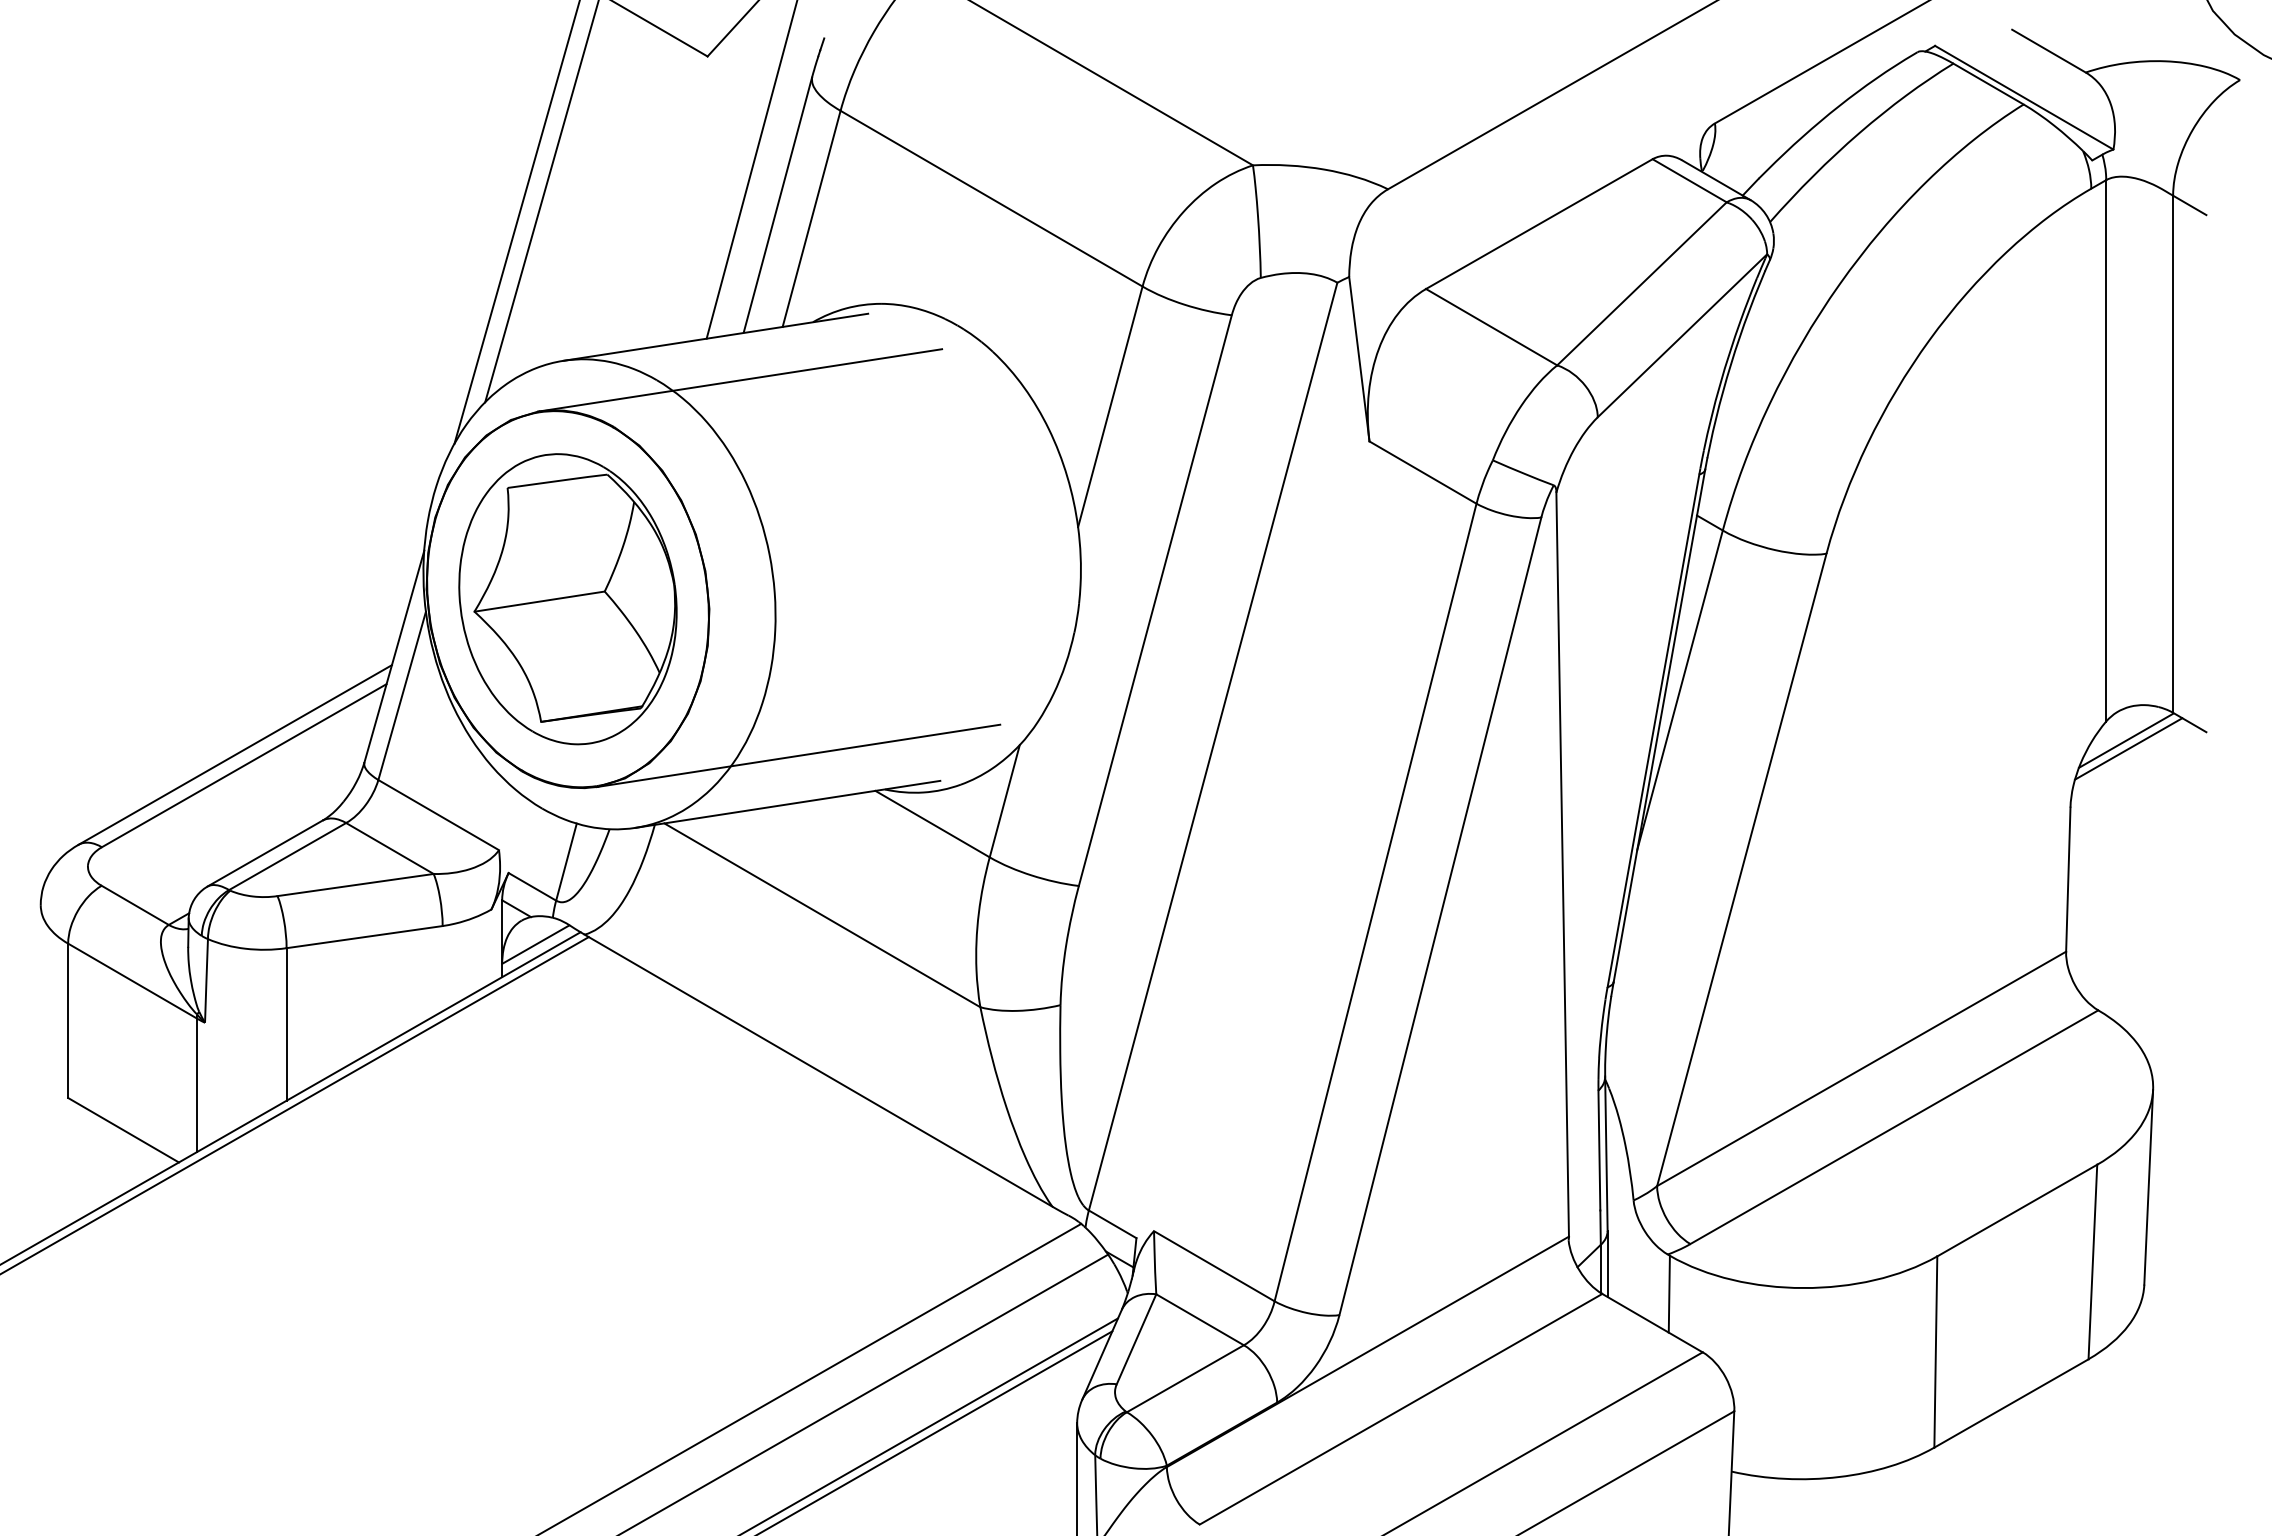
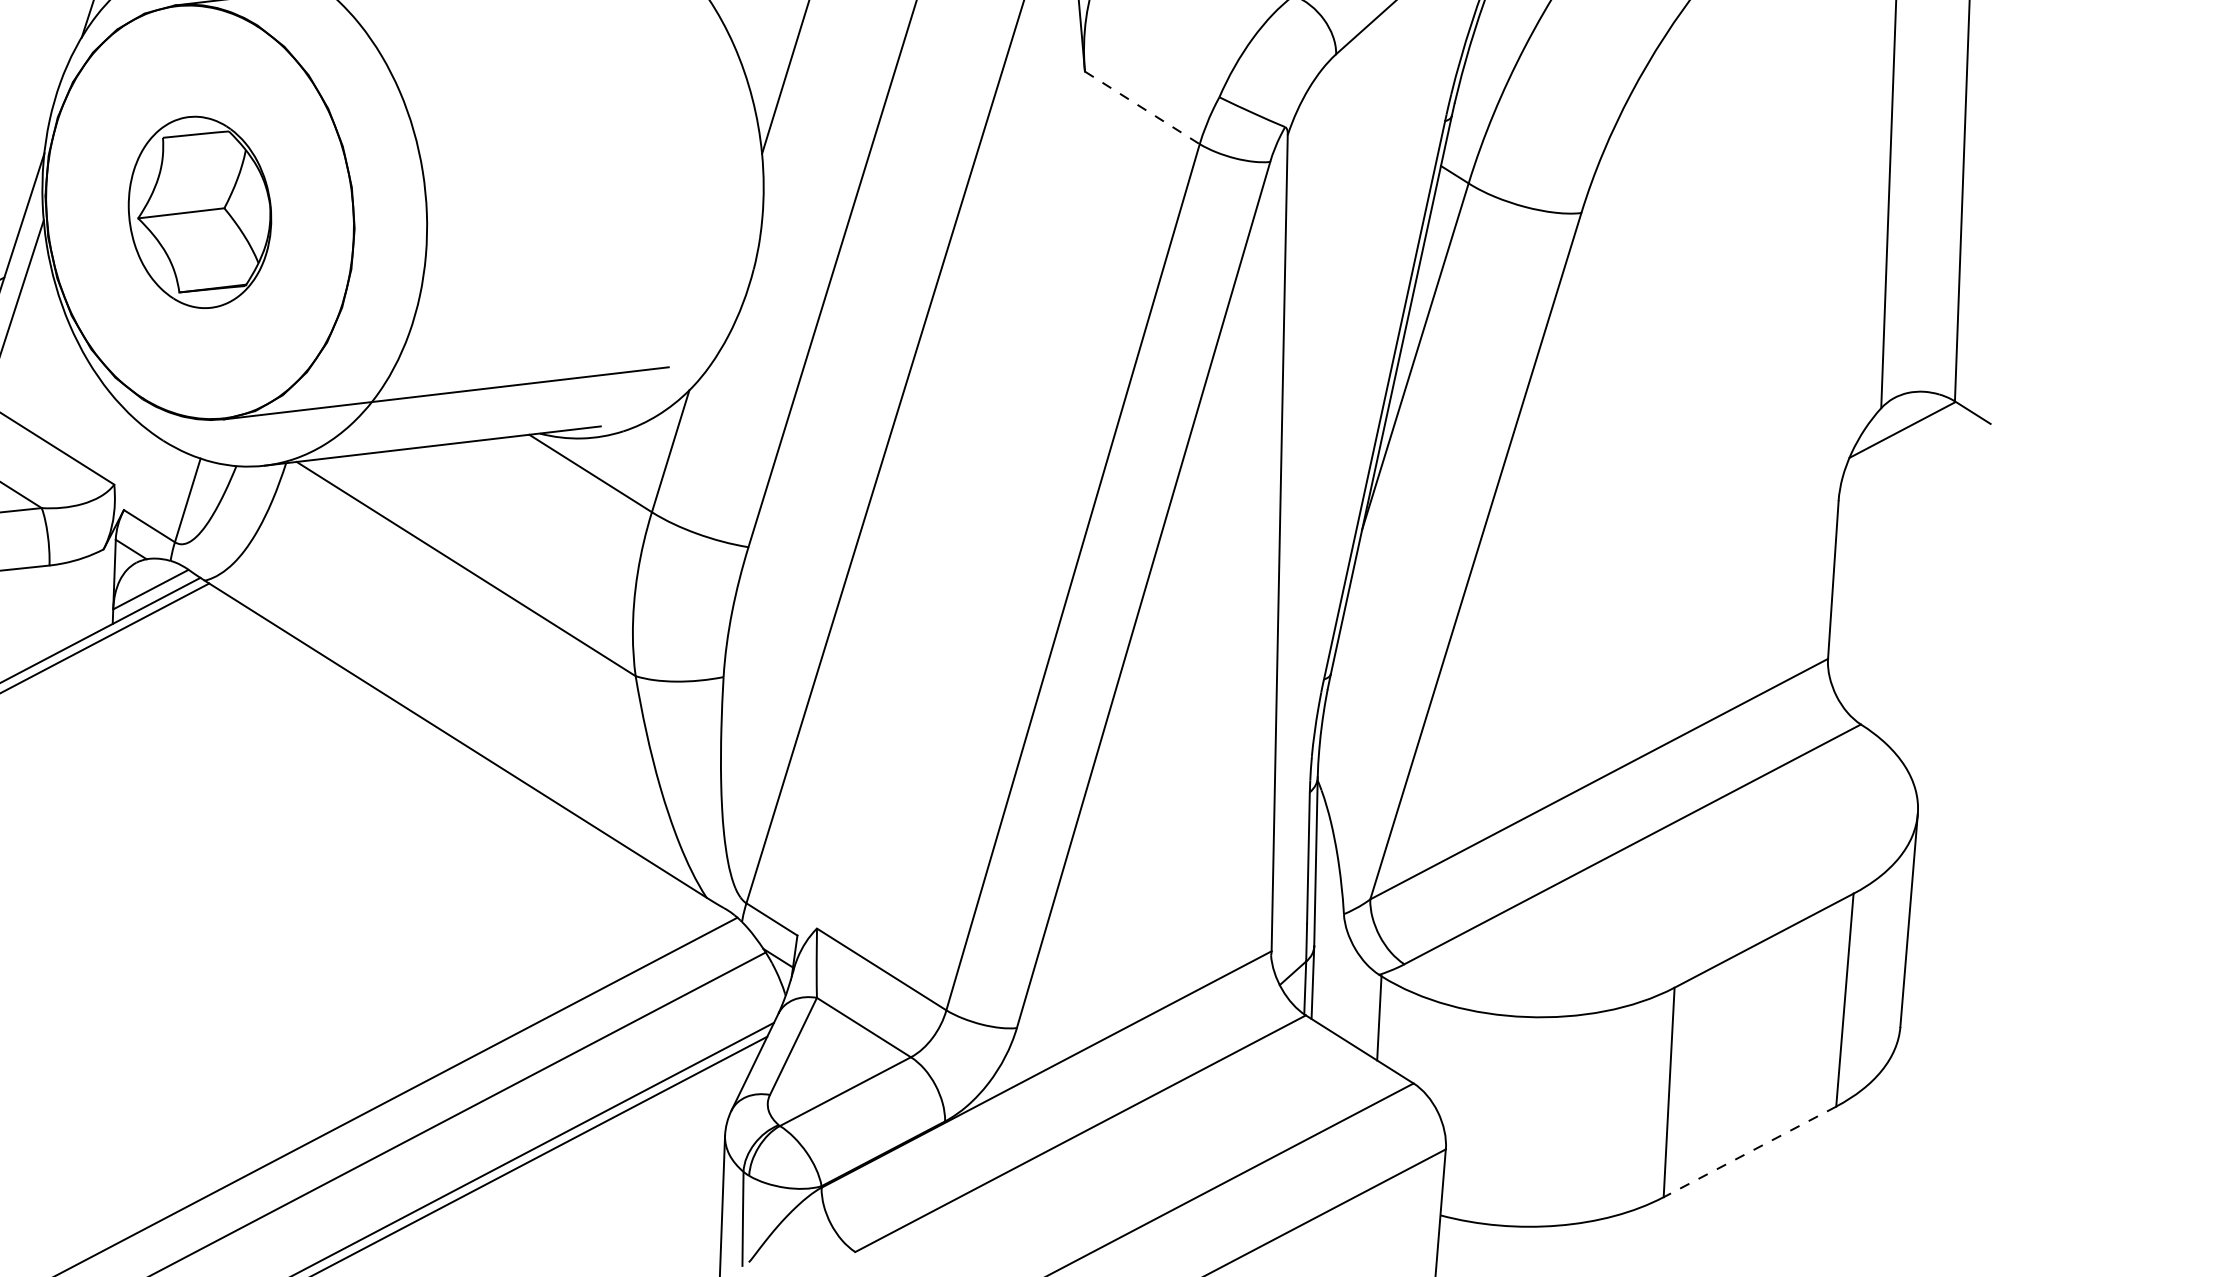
line: (1423, 472) -> (1142, 107), solid -> dashed
part: (567, 599) -> (199, 212), size x0.6
line: (2128, 748) -> (1904, 438), removed
line: (2011, 1403) -> (1750, 1151), solid -> dashed

